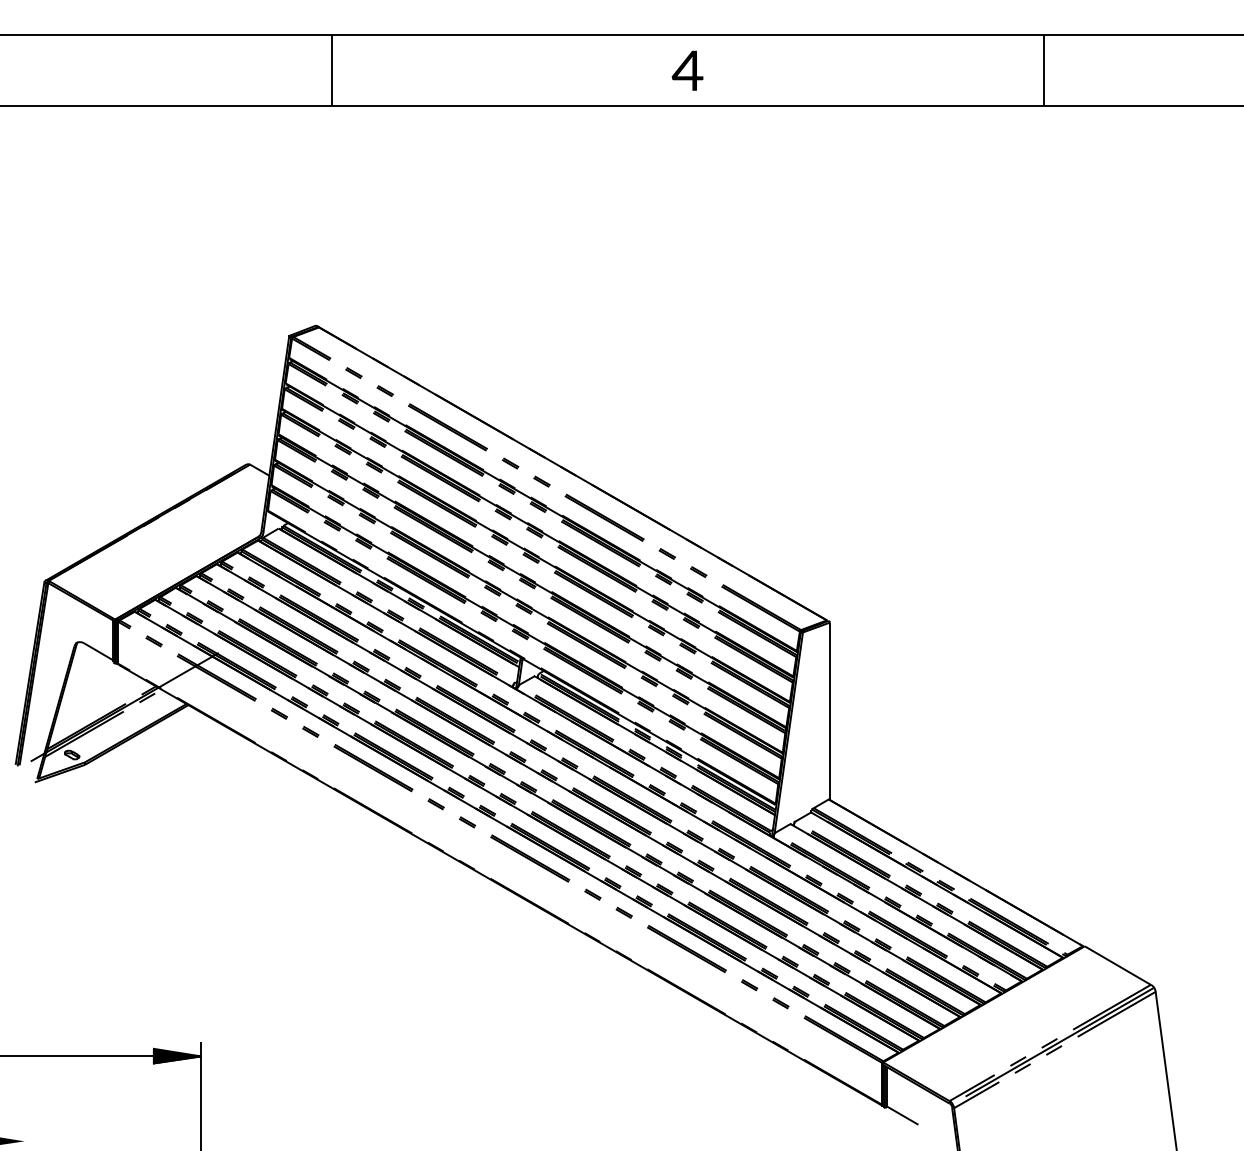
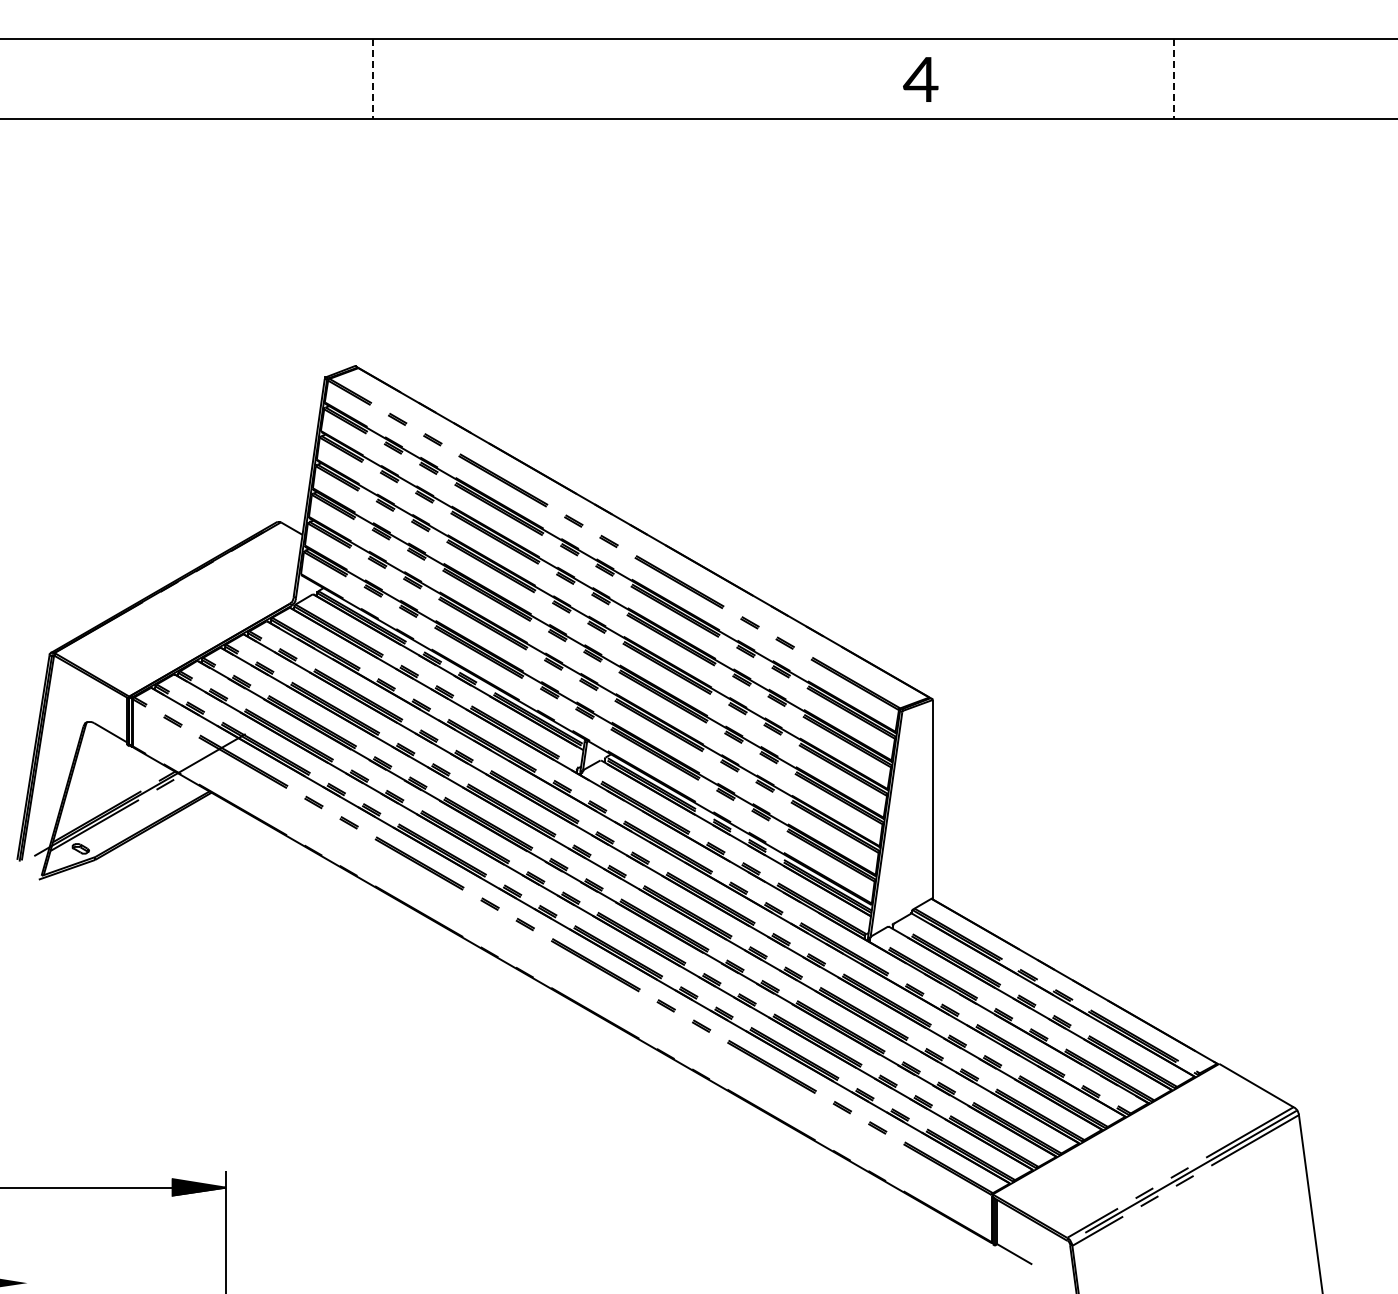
line: (331, 70) -> (372, 79), solid -> dashed
text: (687, 70) -> (920, 79), moved
line: (1044, 70) -> (1173, 79), solid -> dashed

